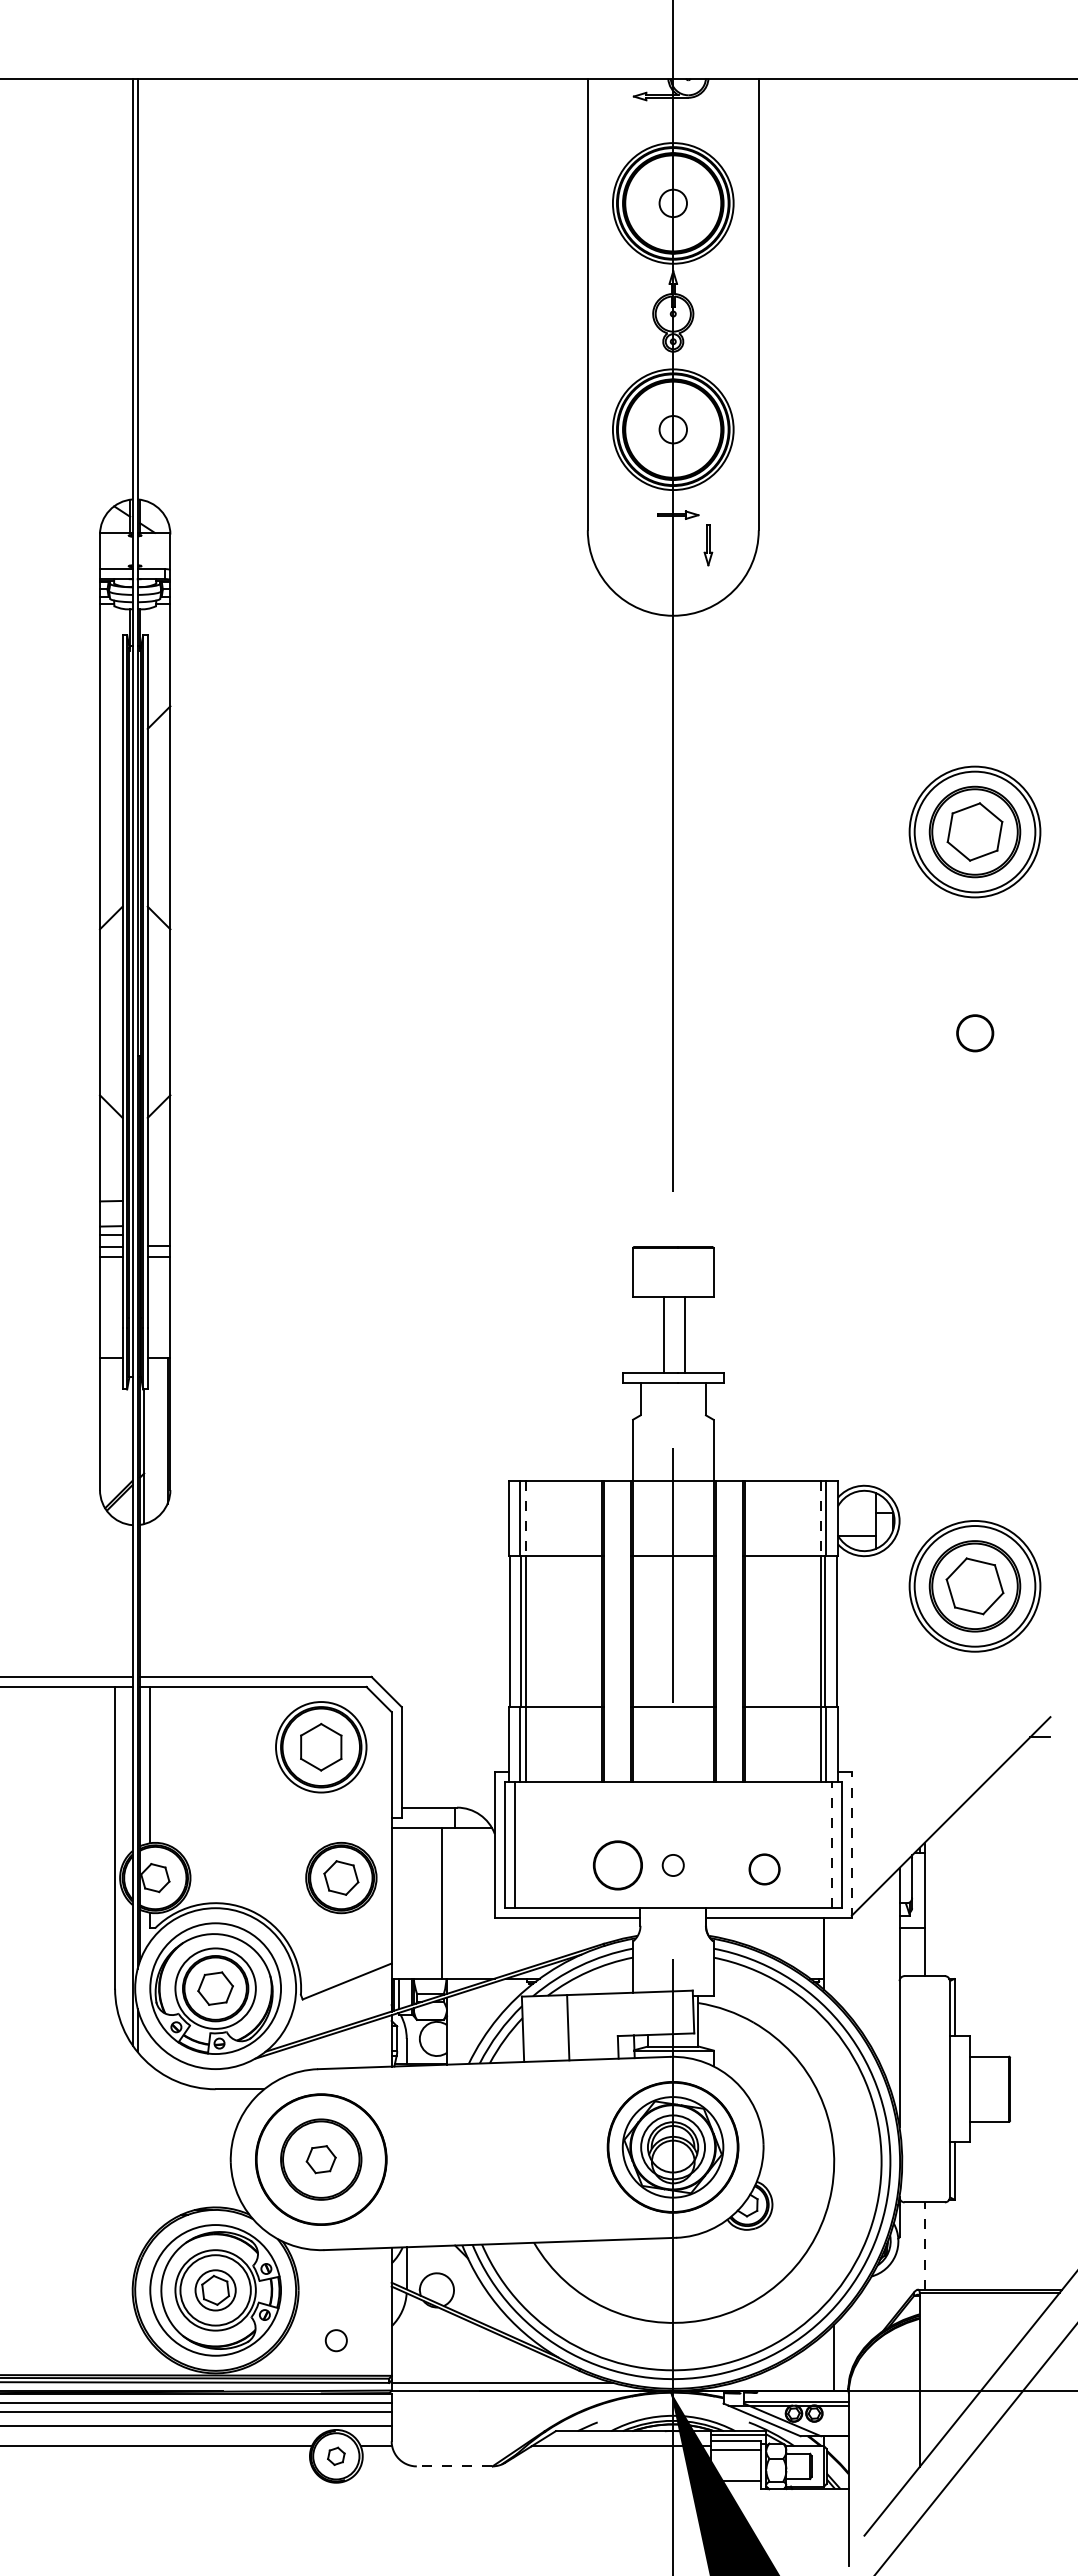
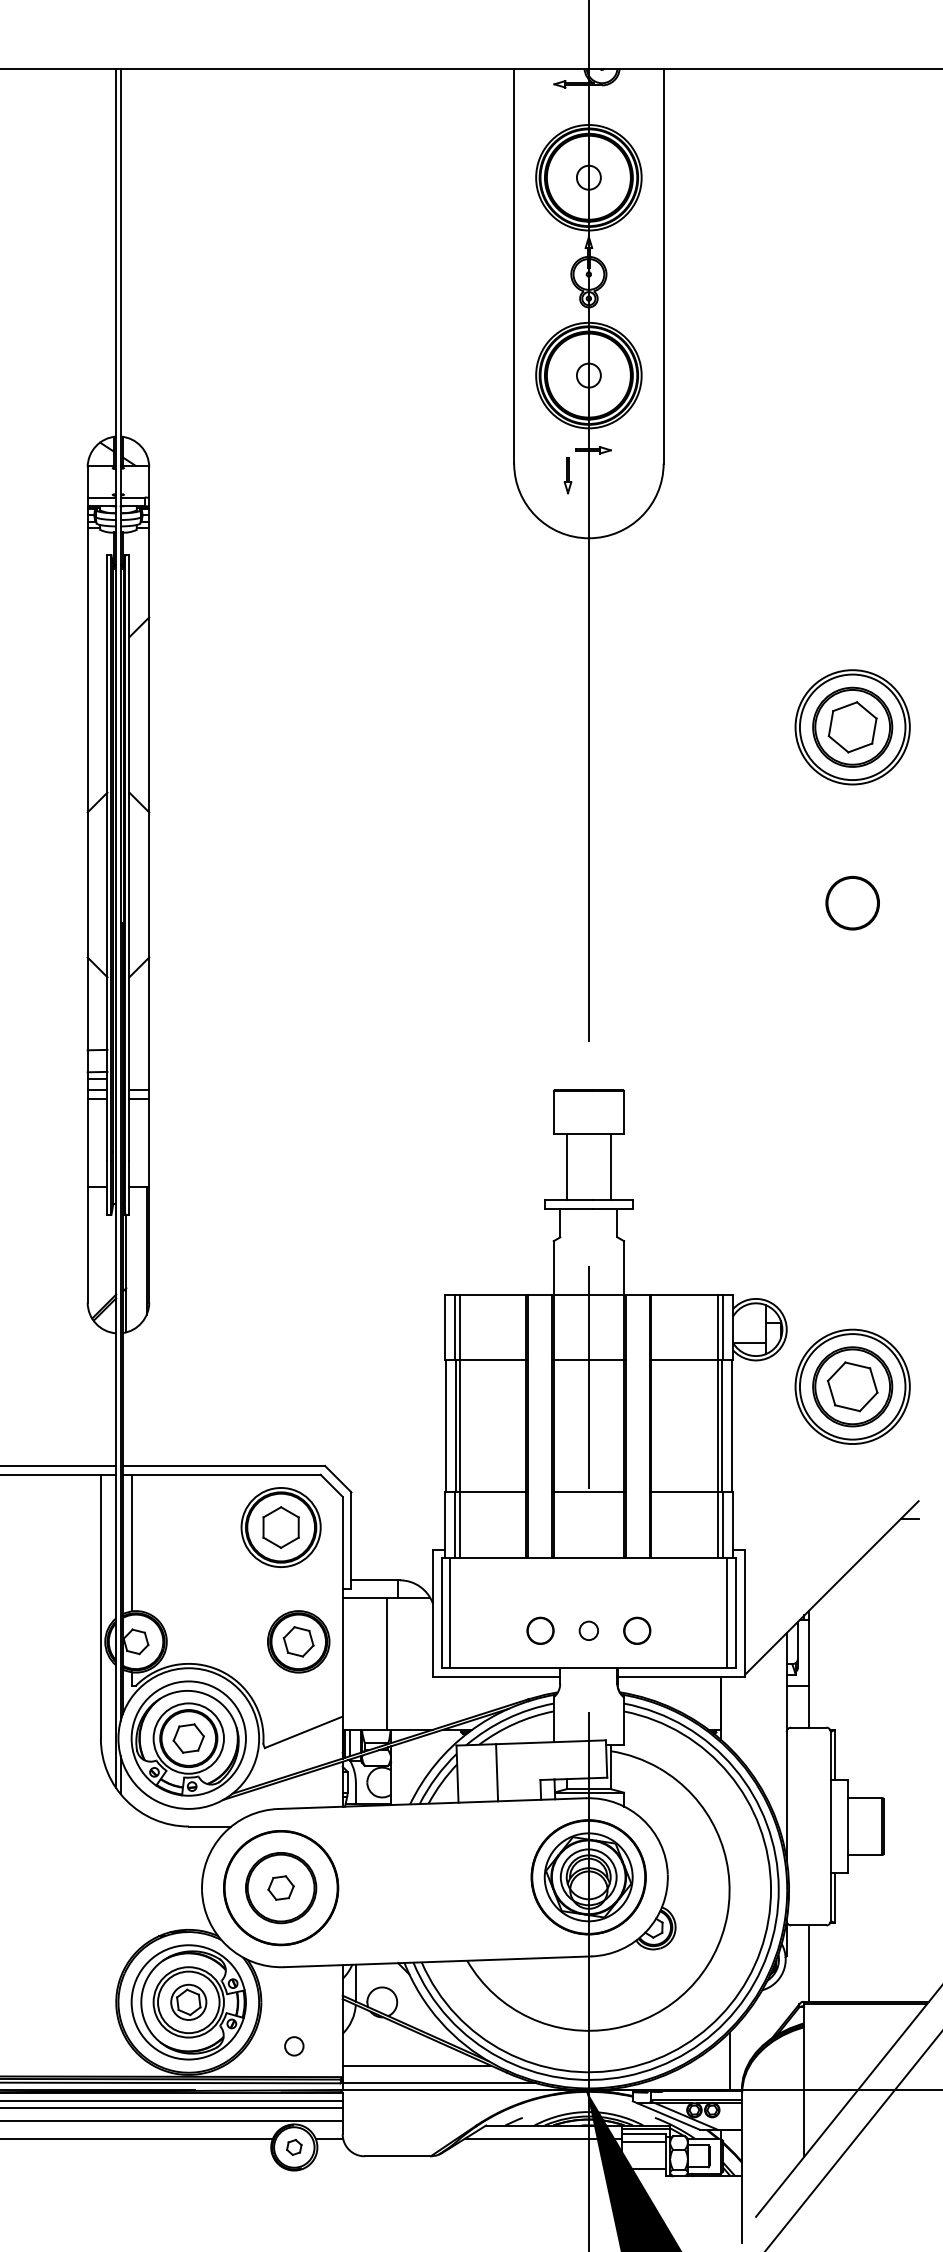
part: (708, 545) -> (568, 475), moved
part: (975, 1033) -> (853, 903), size x1.67
line: (664, 1334) -> (610, 1166), moved
line: (685, 1334) -> (567, 1166), moved
line: (526, 1518) -> (460, 1327), dashed -> solid
line: (820, 1518) -> (717, 1327), dashed -> solid
line: (831, 1845) -> (727, 1613), dashed -> solid
line: (851, 1845) -> (744, 1613), dashed -> solid
circle: (617, 1865) -> (540, 1630), size x0.62
circle: (764, 1869) -> (637, 1630), moved
line: (924, 2246) -> (808, 1964), dashed -> solid
line: (476, 2362) -> (416, 2065), added
line: (454, 2466) -> (397, 2156), dashed -> solid

